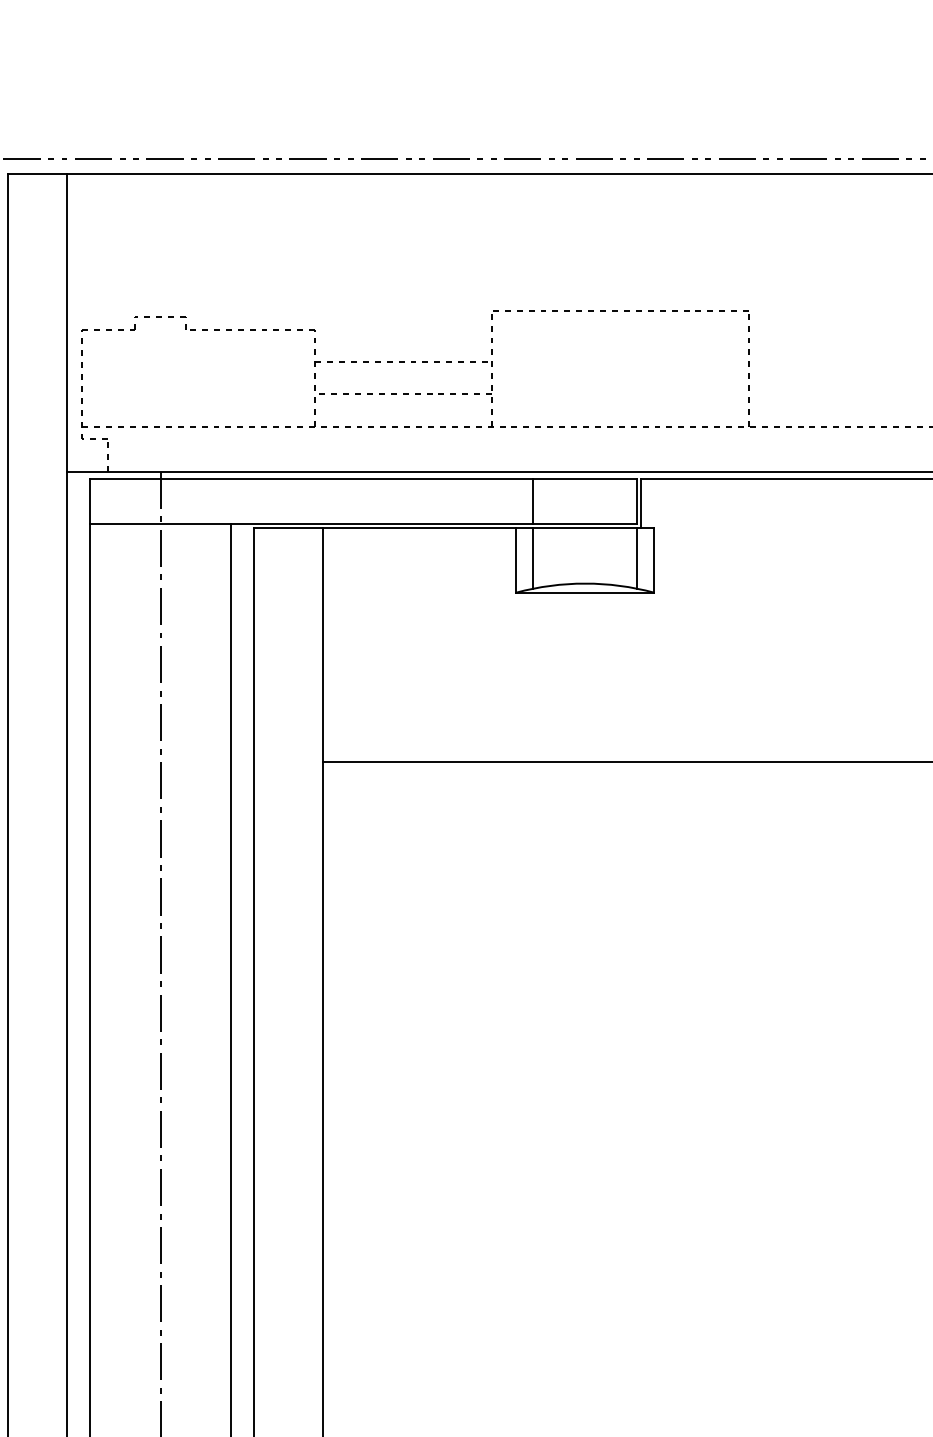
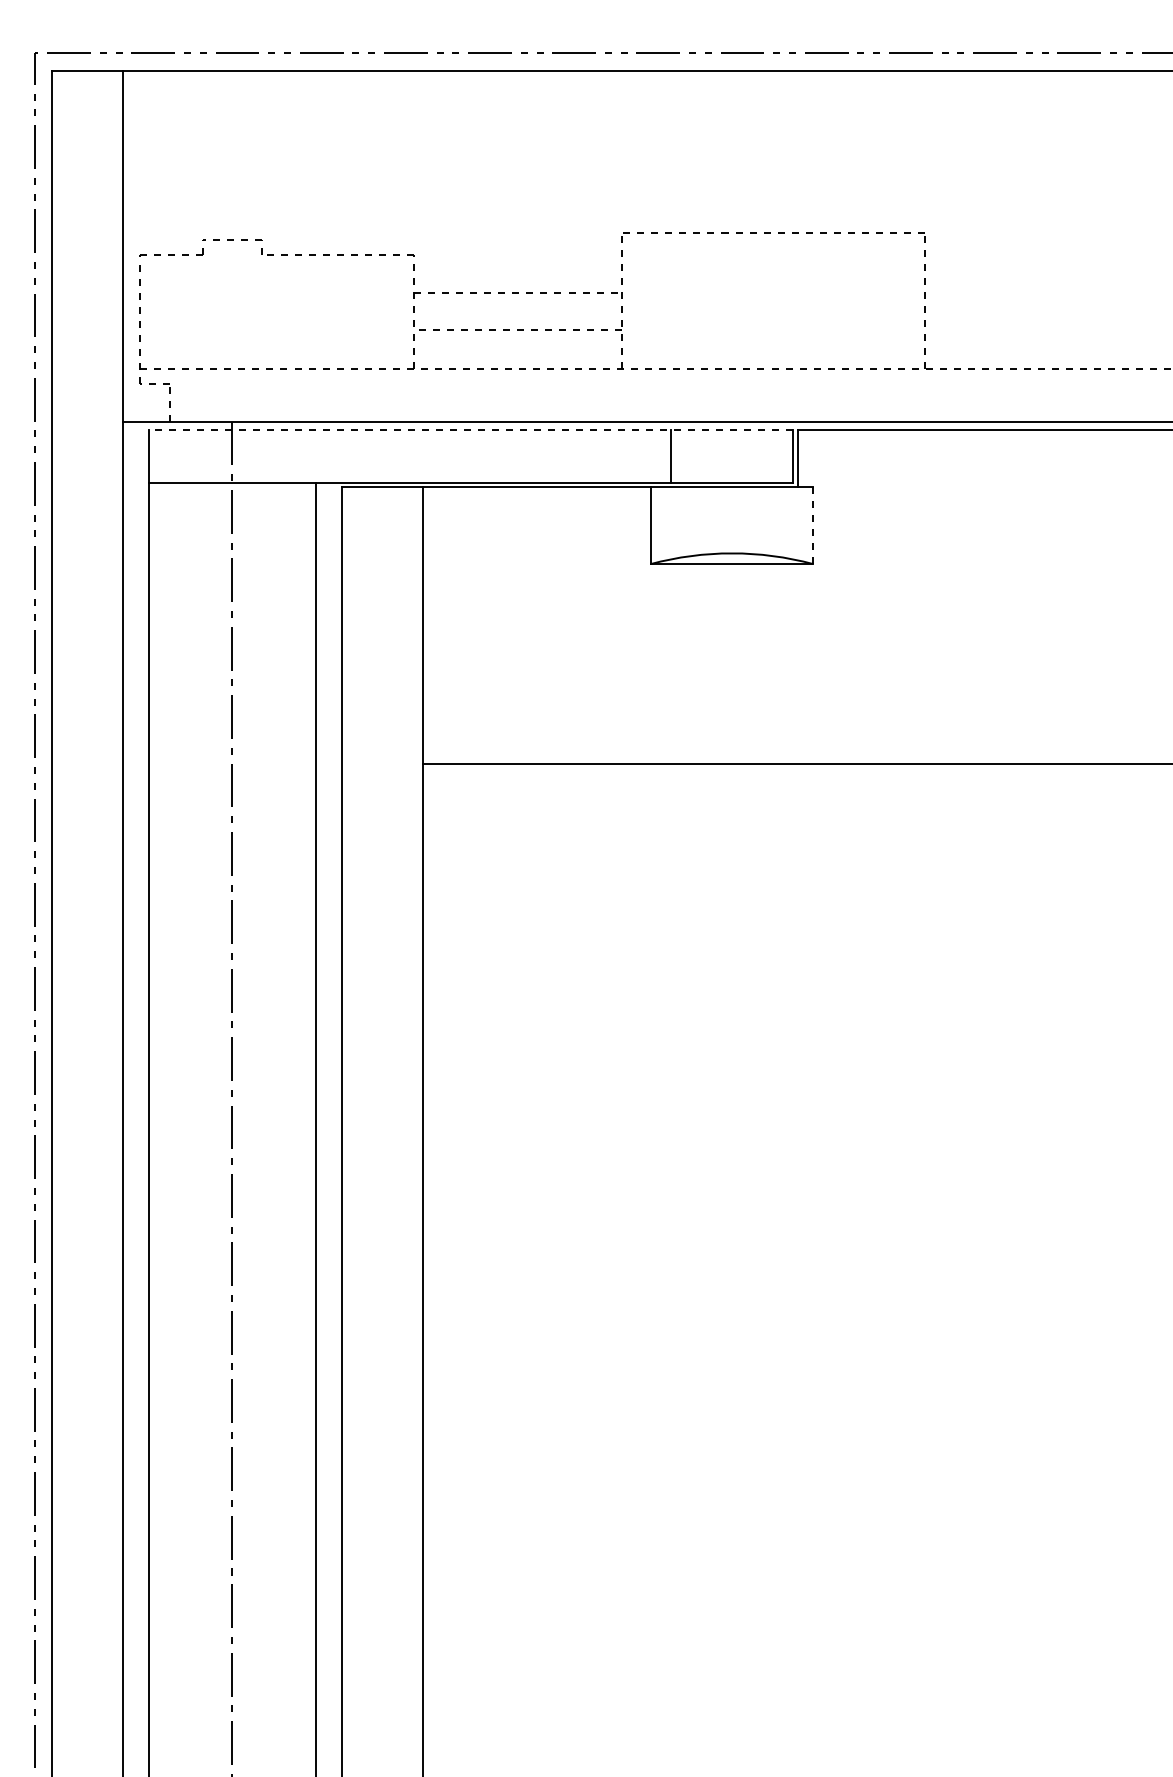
line: (363, 479) -> (470, 430), solid -> dashed
line: (532, 558) -> (670, 523), removed
line: (637, 558) -> (793, 523), removed
line: (654, 559) -> (813, 525), solid -> dashed

